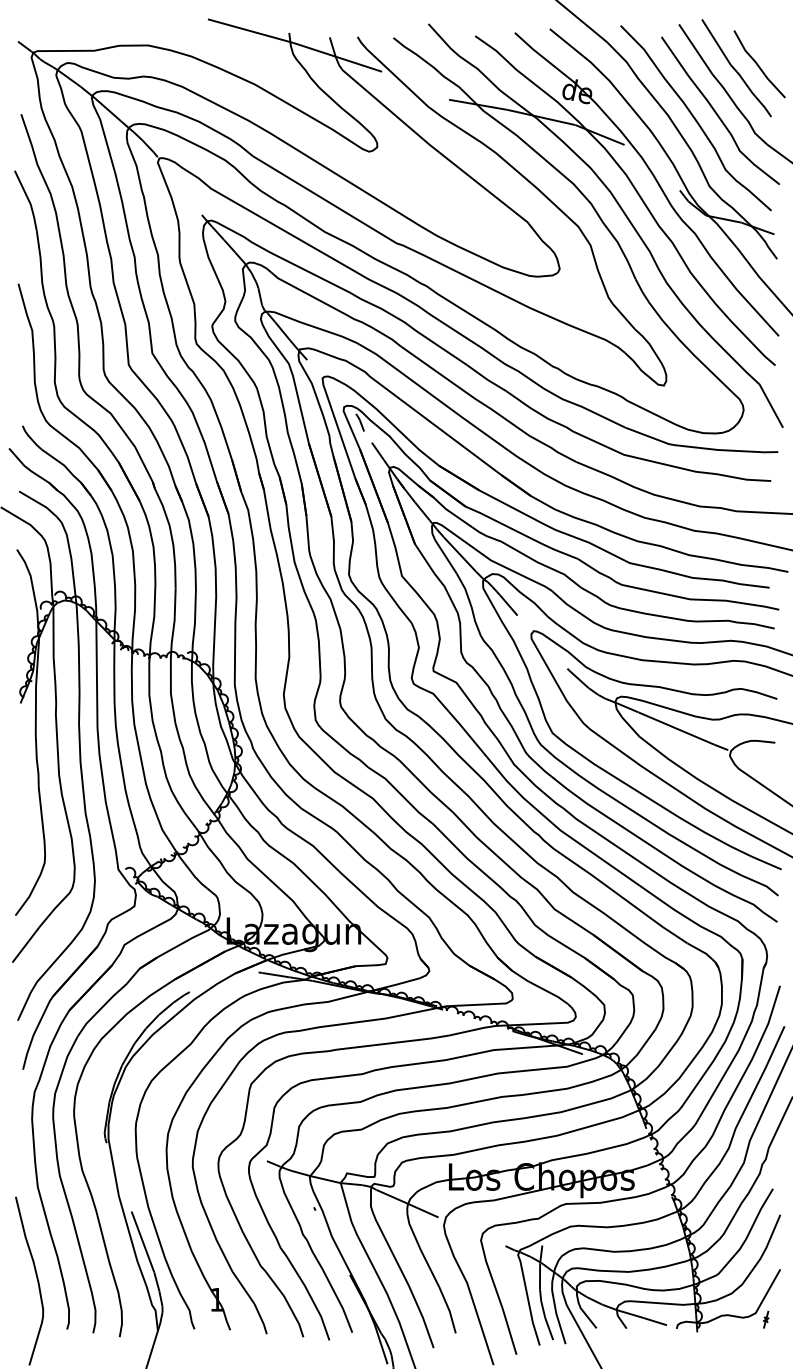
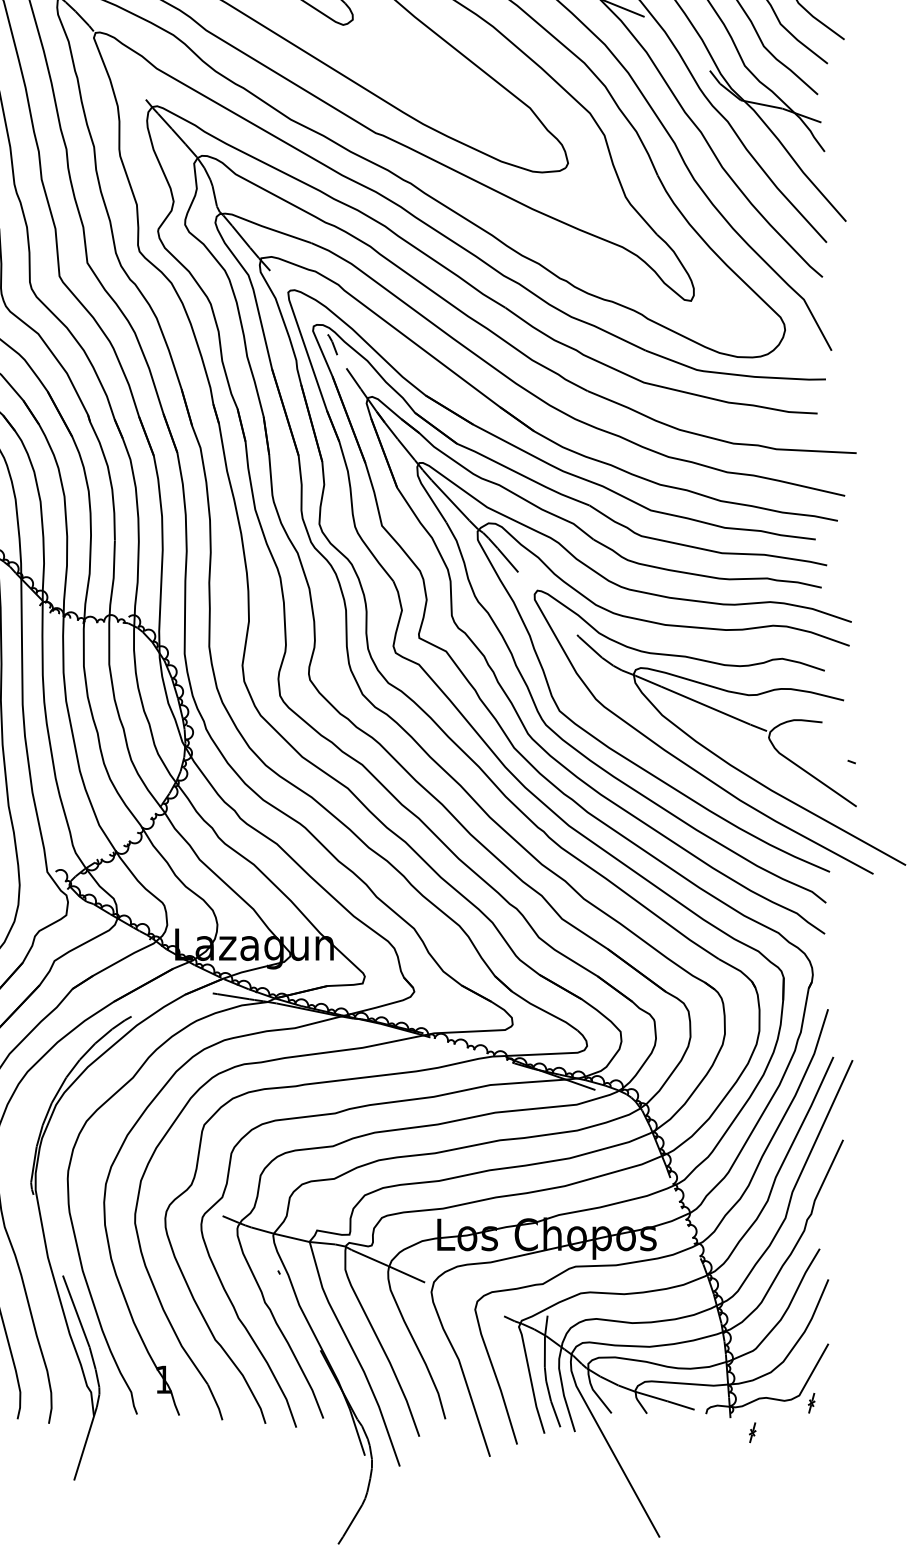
part: (716, 1344) -> (753, 1432), added

